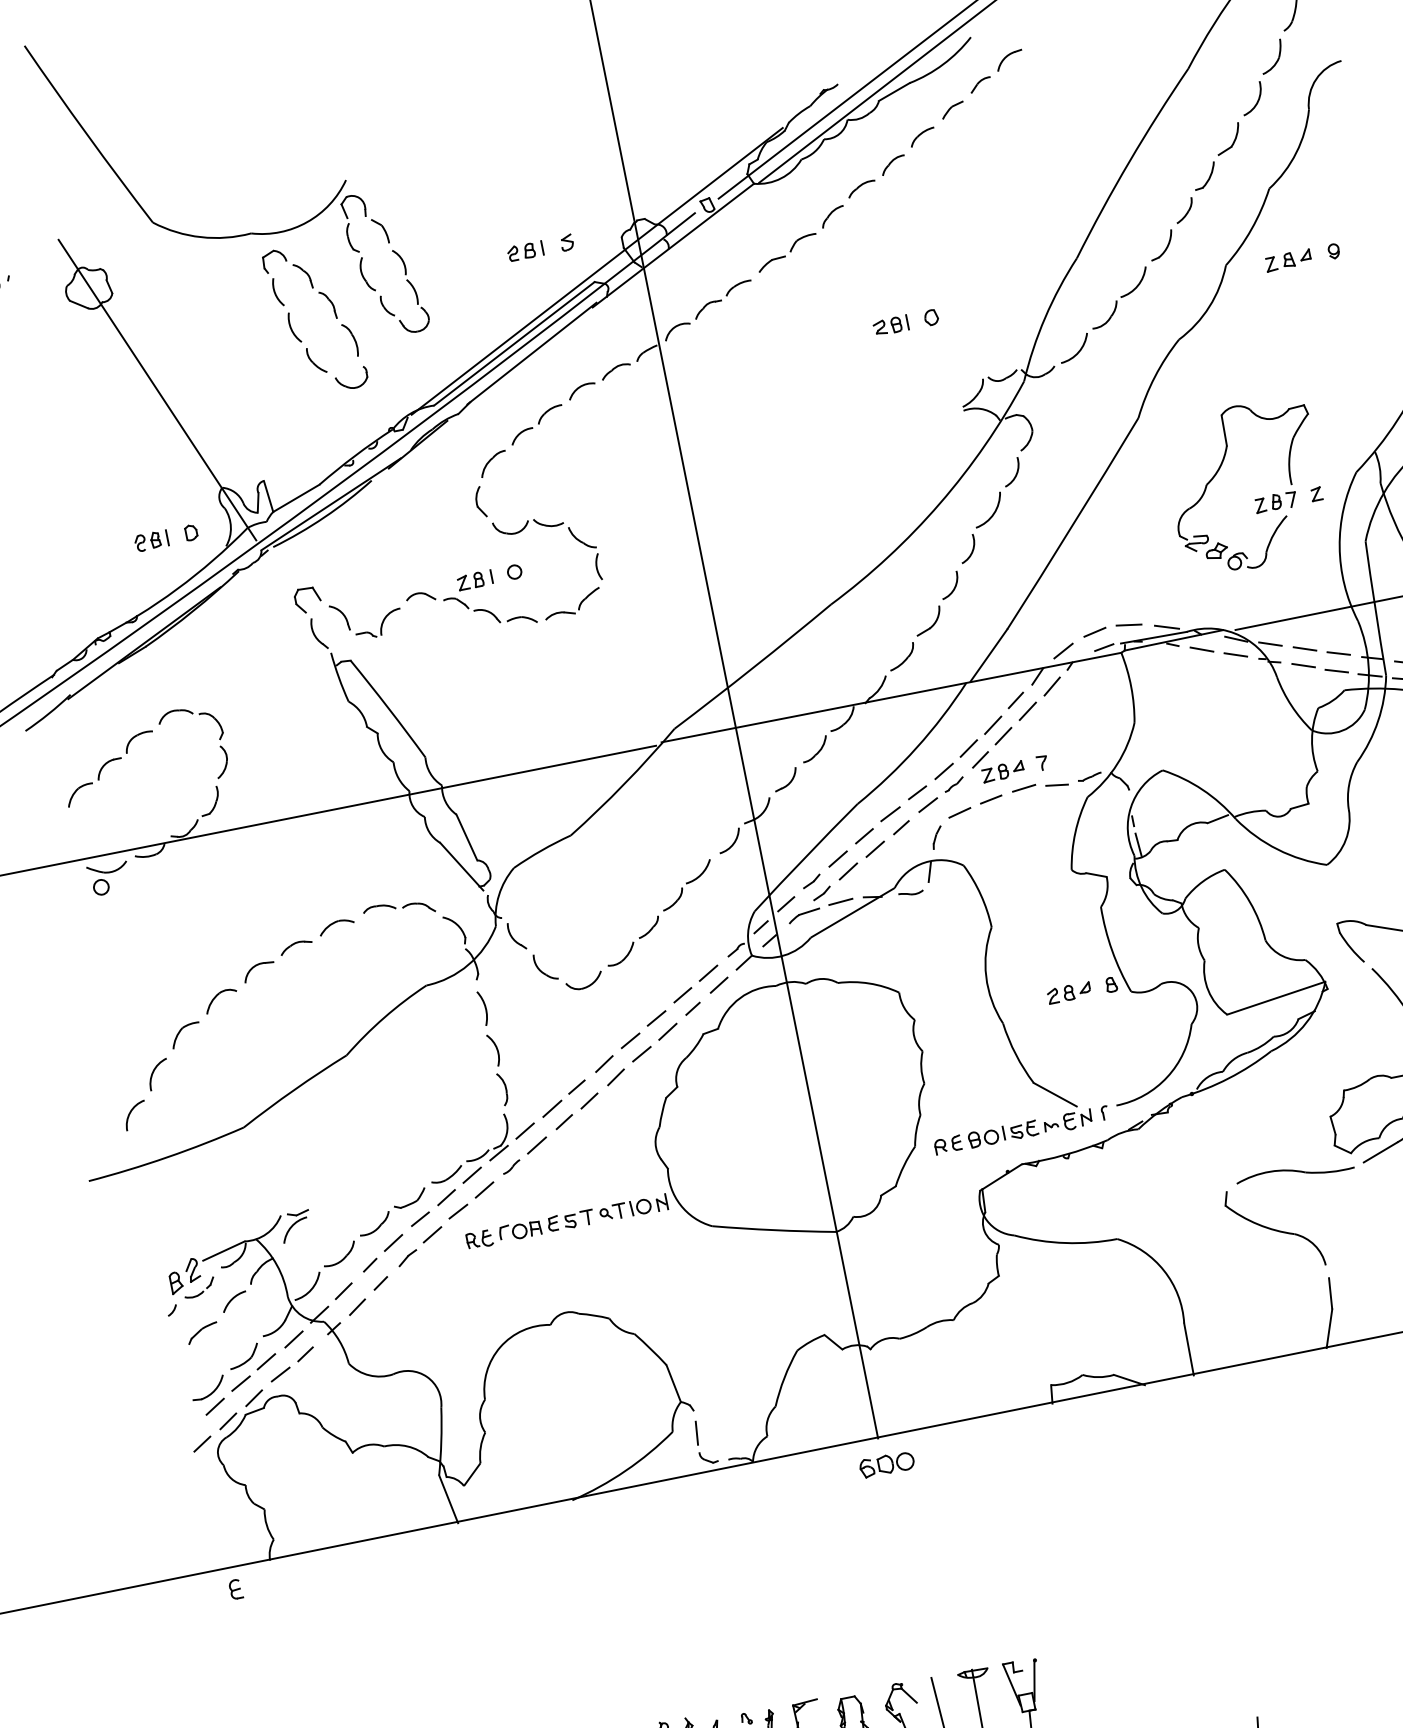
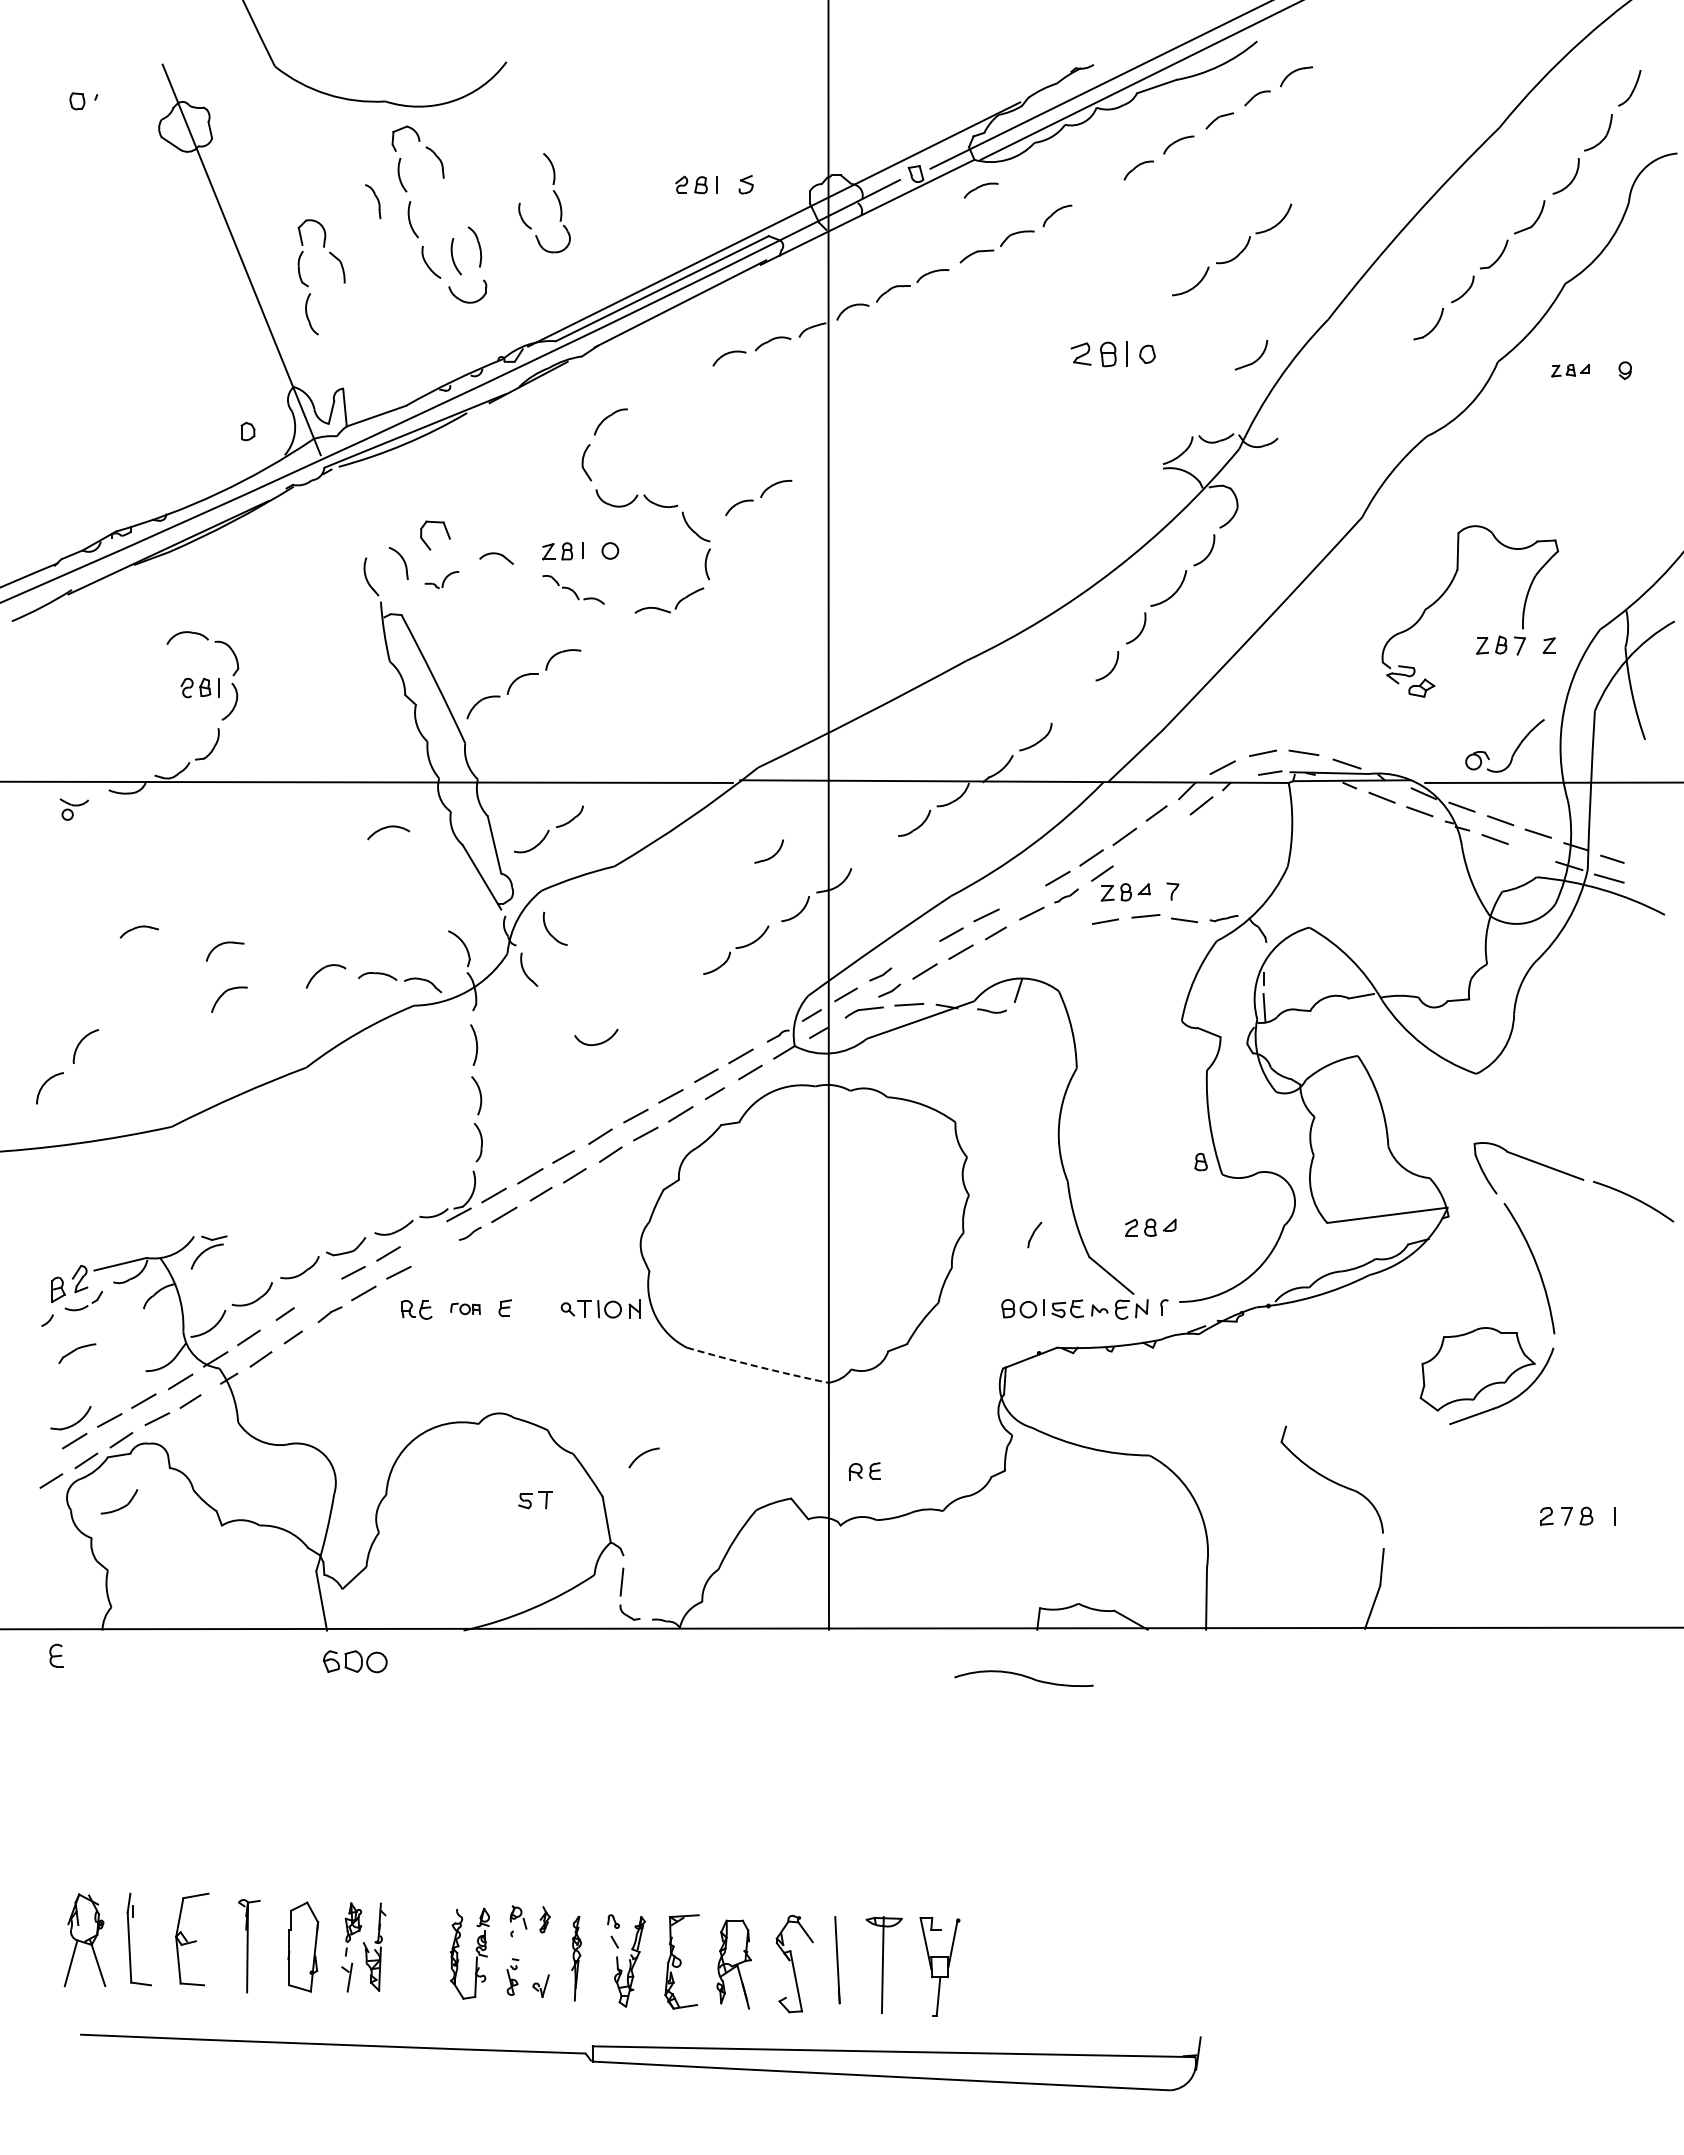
part: (861, 189) -> (980, 190), moved
part: (359, 251) -> (308, 285), moved
part: (1288, 260) -> (1570, 370), size x0.7
part: (328, 305) -> (373, 201), moved
part: (1109, 317) -> (1237, 254), moved
part: (890, 325) -> (1098, 354), size x1.4
arc: (334, 351) -> (453, 256), added
part: (536, 424) -> (758, 497), moved
part: (150, 540) -> (199, 687), moved
part: (1267, 546) -> (1514, 750), moved
part: (315, 594) -> (445, 530), moved
part: (490, 610) -> (573, 589), size x0.6
part: (378, 624) -> (441, 579), size x0.6
part: (931, 625) -> (1253, 361), moved
line: (1336, 671) -> (1531, 853), removed
line: (1027, 711) -> (1167, 828), removed
line: (1003, 735) -> (1134, 851), removed
part: (105, 765) -> (518, 679), moved
part: (785, 779) -> (768, 851), moved
line: (917, 792) -> (1022, 896), removed
line: (959, 812) -> (1066, 929), removed
part: (936, 837) -> (1034, 1234), moved
line: (837, 858) -> (915, 954), removed
part: (109, 878) -> (74, 809), size x0.6
part: (399, 909) -> (400, 982), moved
part: (336, 926) -> (388, 832), moved
part: (633, 941) -> (548, 829), moved
part: (295, 947) -> (138, 931), moved
part: (544, 966) -> (554, 928), moved
part: (1068, 992) -> (1150, 1227), moved
part: (218, 995) -> (323, 969), moved
part: (182, 1029) -> (226, 992), moved
part: (947, 1144) -> (864, 1471), moved
part: (1294, 1173) -> (1023, 1678), moved
line: (471, 1174) -> (422, 1233), removed
line: (484, 1189) -> (433, 1253), removed
part: (578, 1219) -> (535, 1500), moved
part: (520, 1230) -> (465, 1308), size x0.6
arc: (774, 1230) -> (757, 1366), solid -> dashed
line: (392, 1242) -> (316, 1293), removed
arc: (232, 1299) -> (642, 1455), moved
part: (244, 1356) -> (119, 1501), moved
part: (887, 1464) -> (355, 1661), moved

